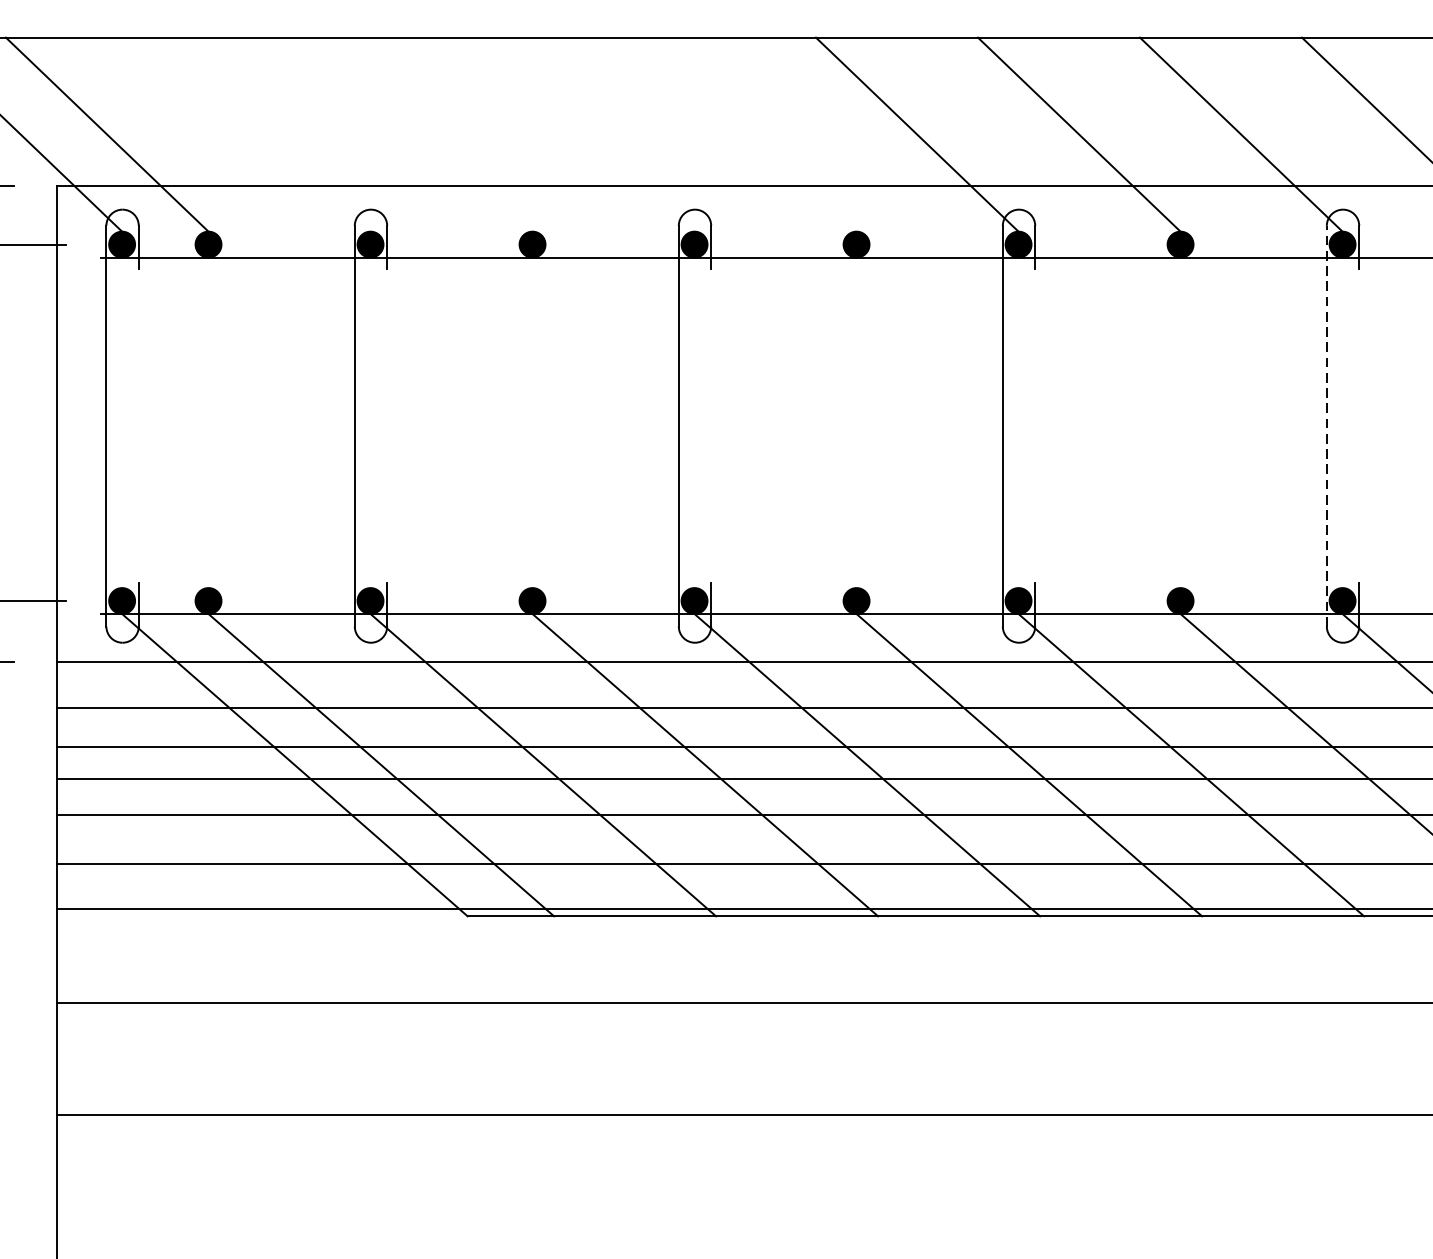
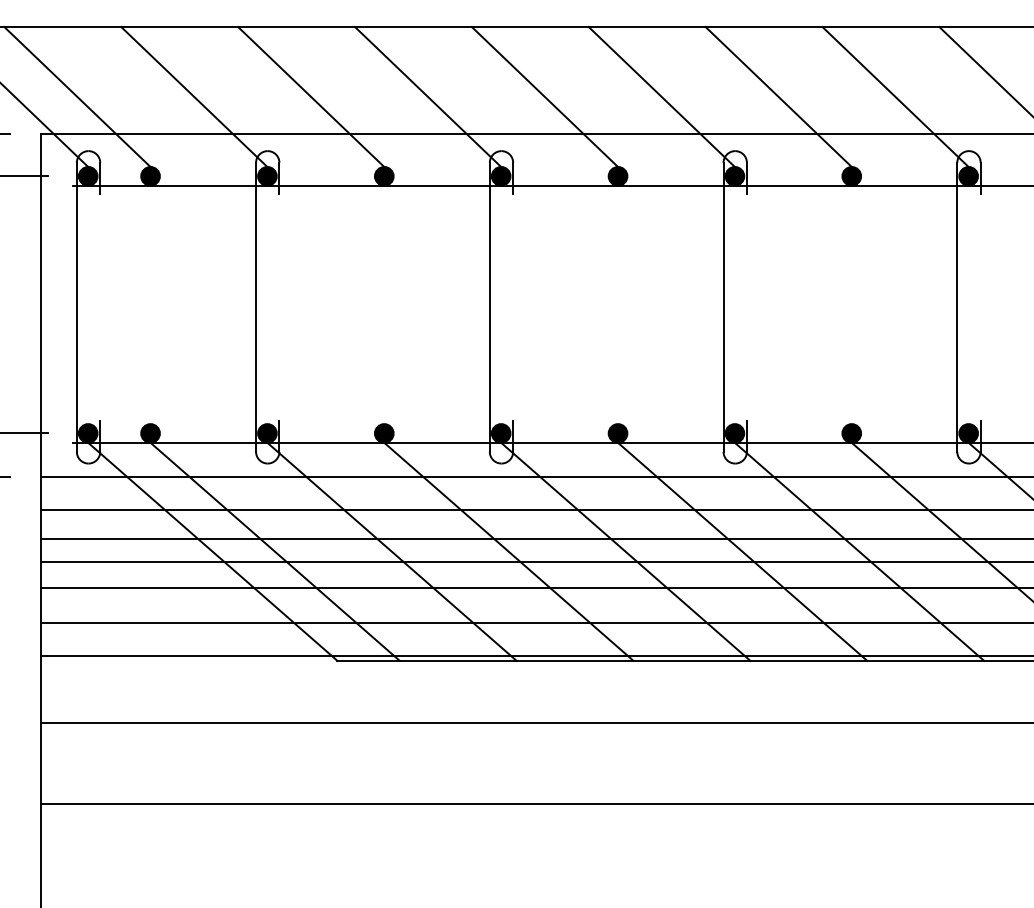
line: (269, 135) -> (194, 97), added
line: (431, 135) -> (311, 97), added
line: (593, 135) -> (428, 97), added
line: (754, 135) -> (544, 97), added
line: (1327, 426) -> (957, 307), dashed -> solid

